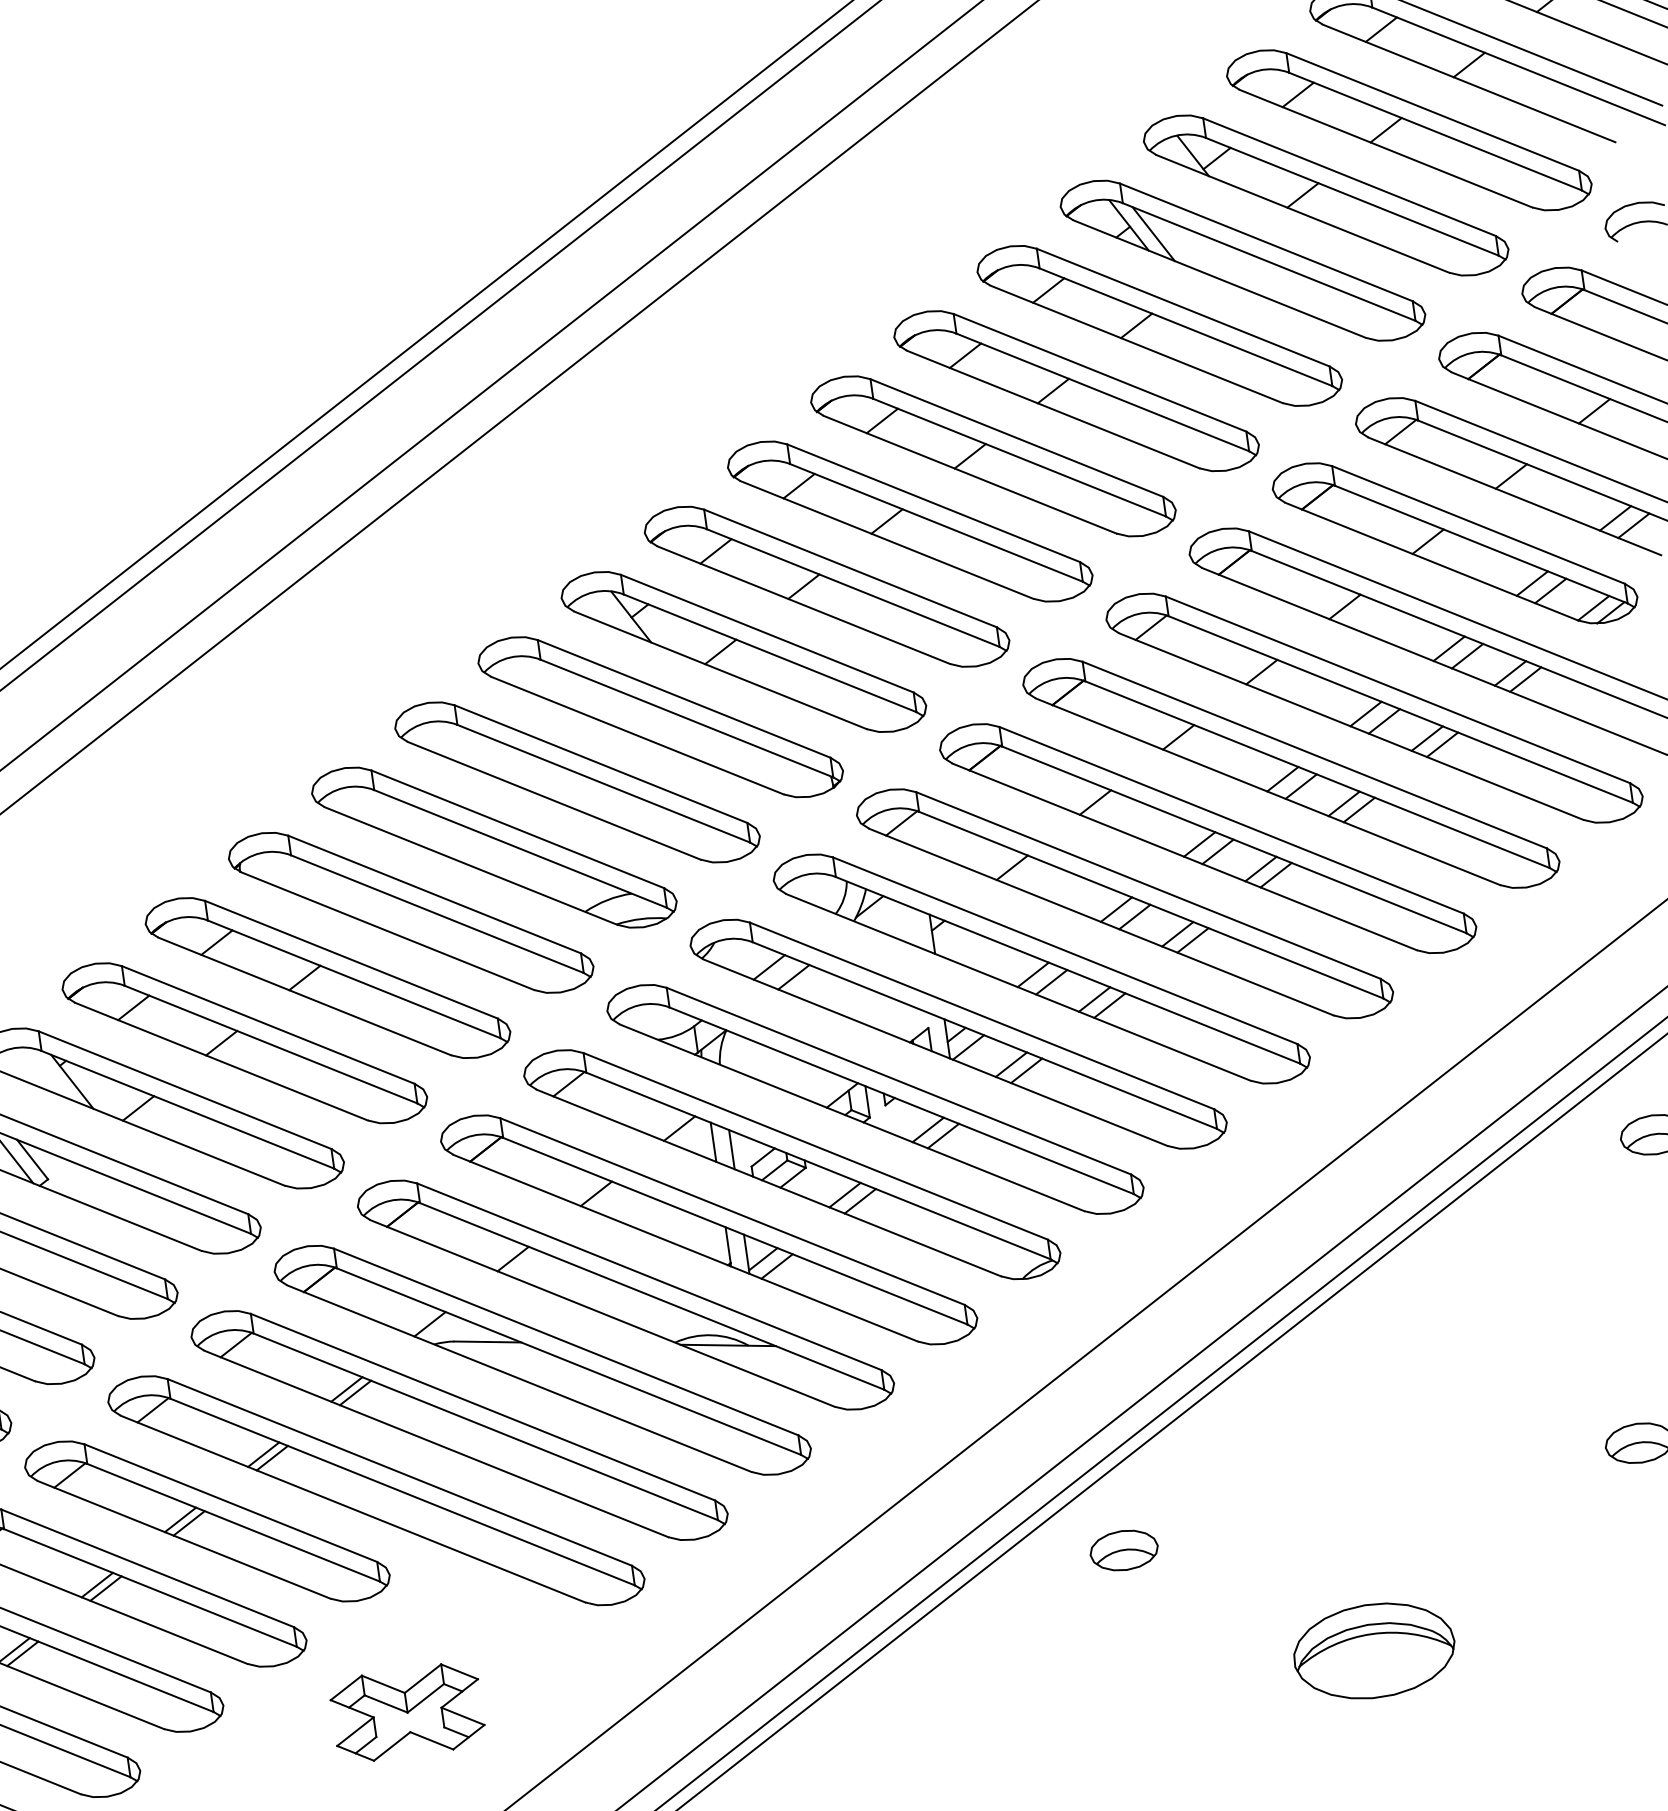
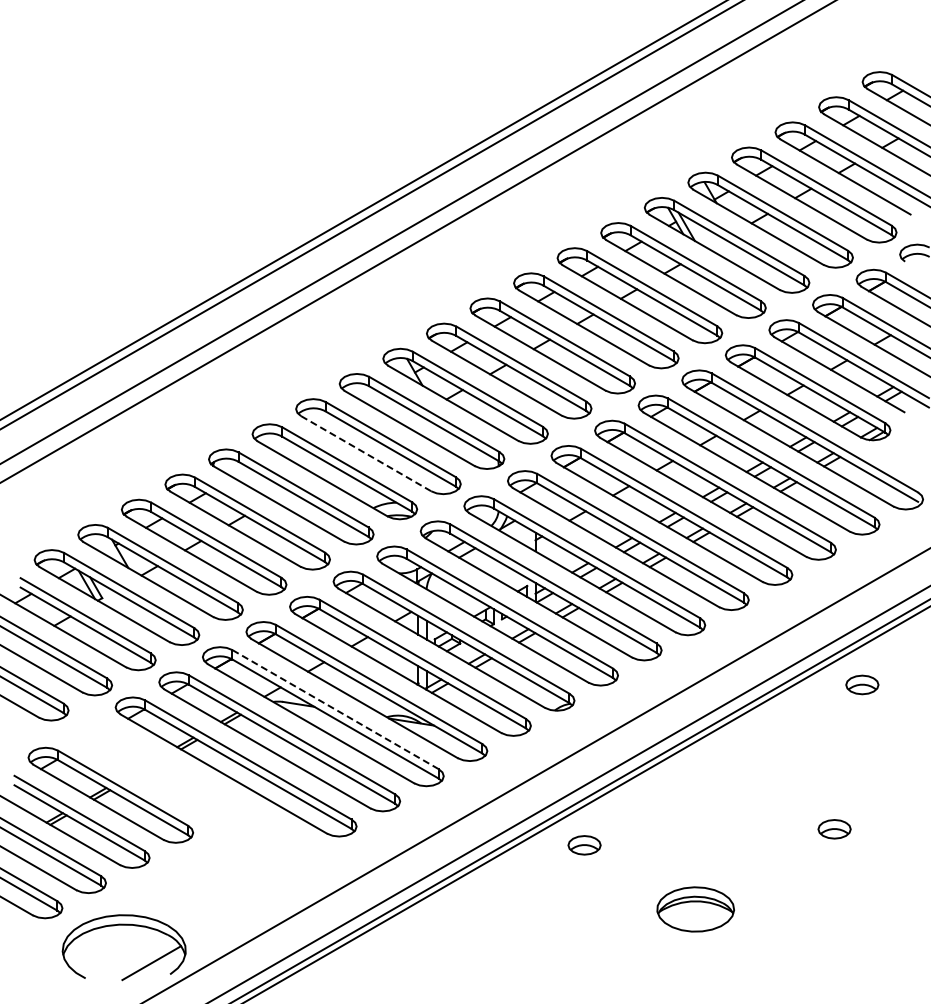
line: (554, 800) -> (366, 453), solid -> dashed
line: (566, 1341) -> (335, 709), solid -> dashed
part: (207, 1520) -> (154, 769), removed
part: (406, 1712) -> (235, 873), removed

